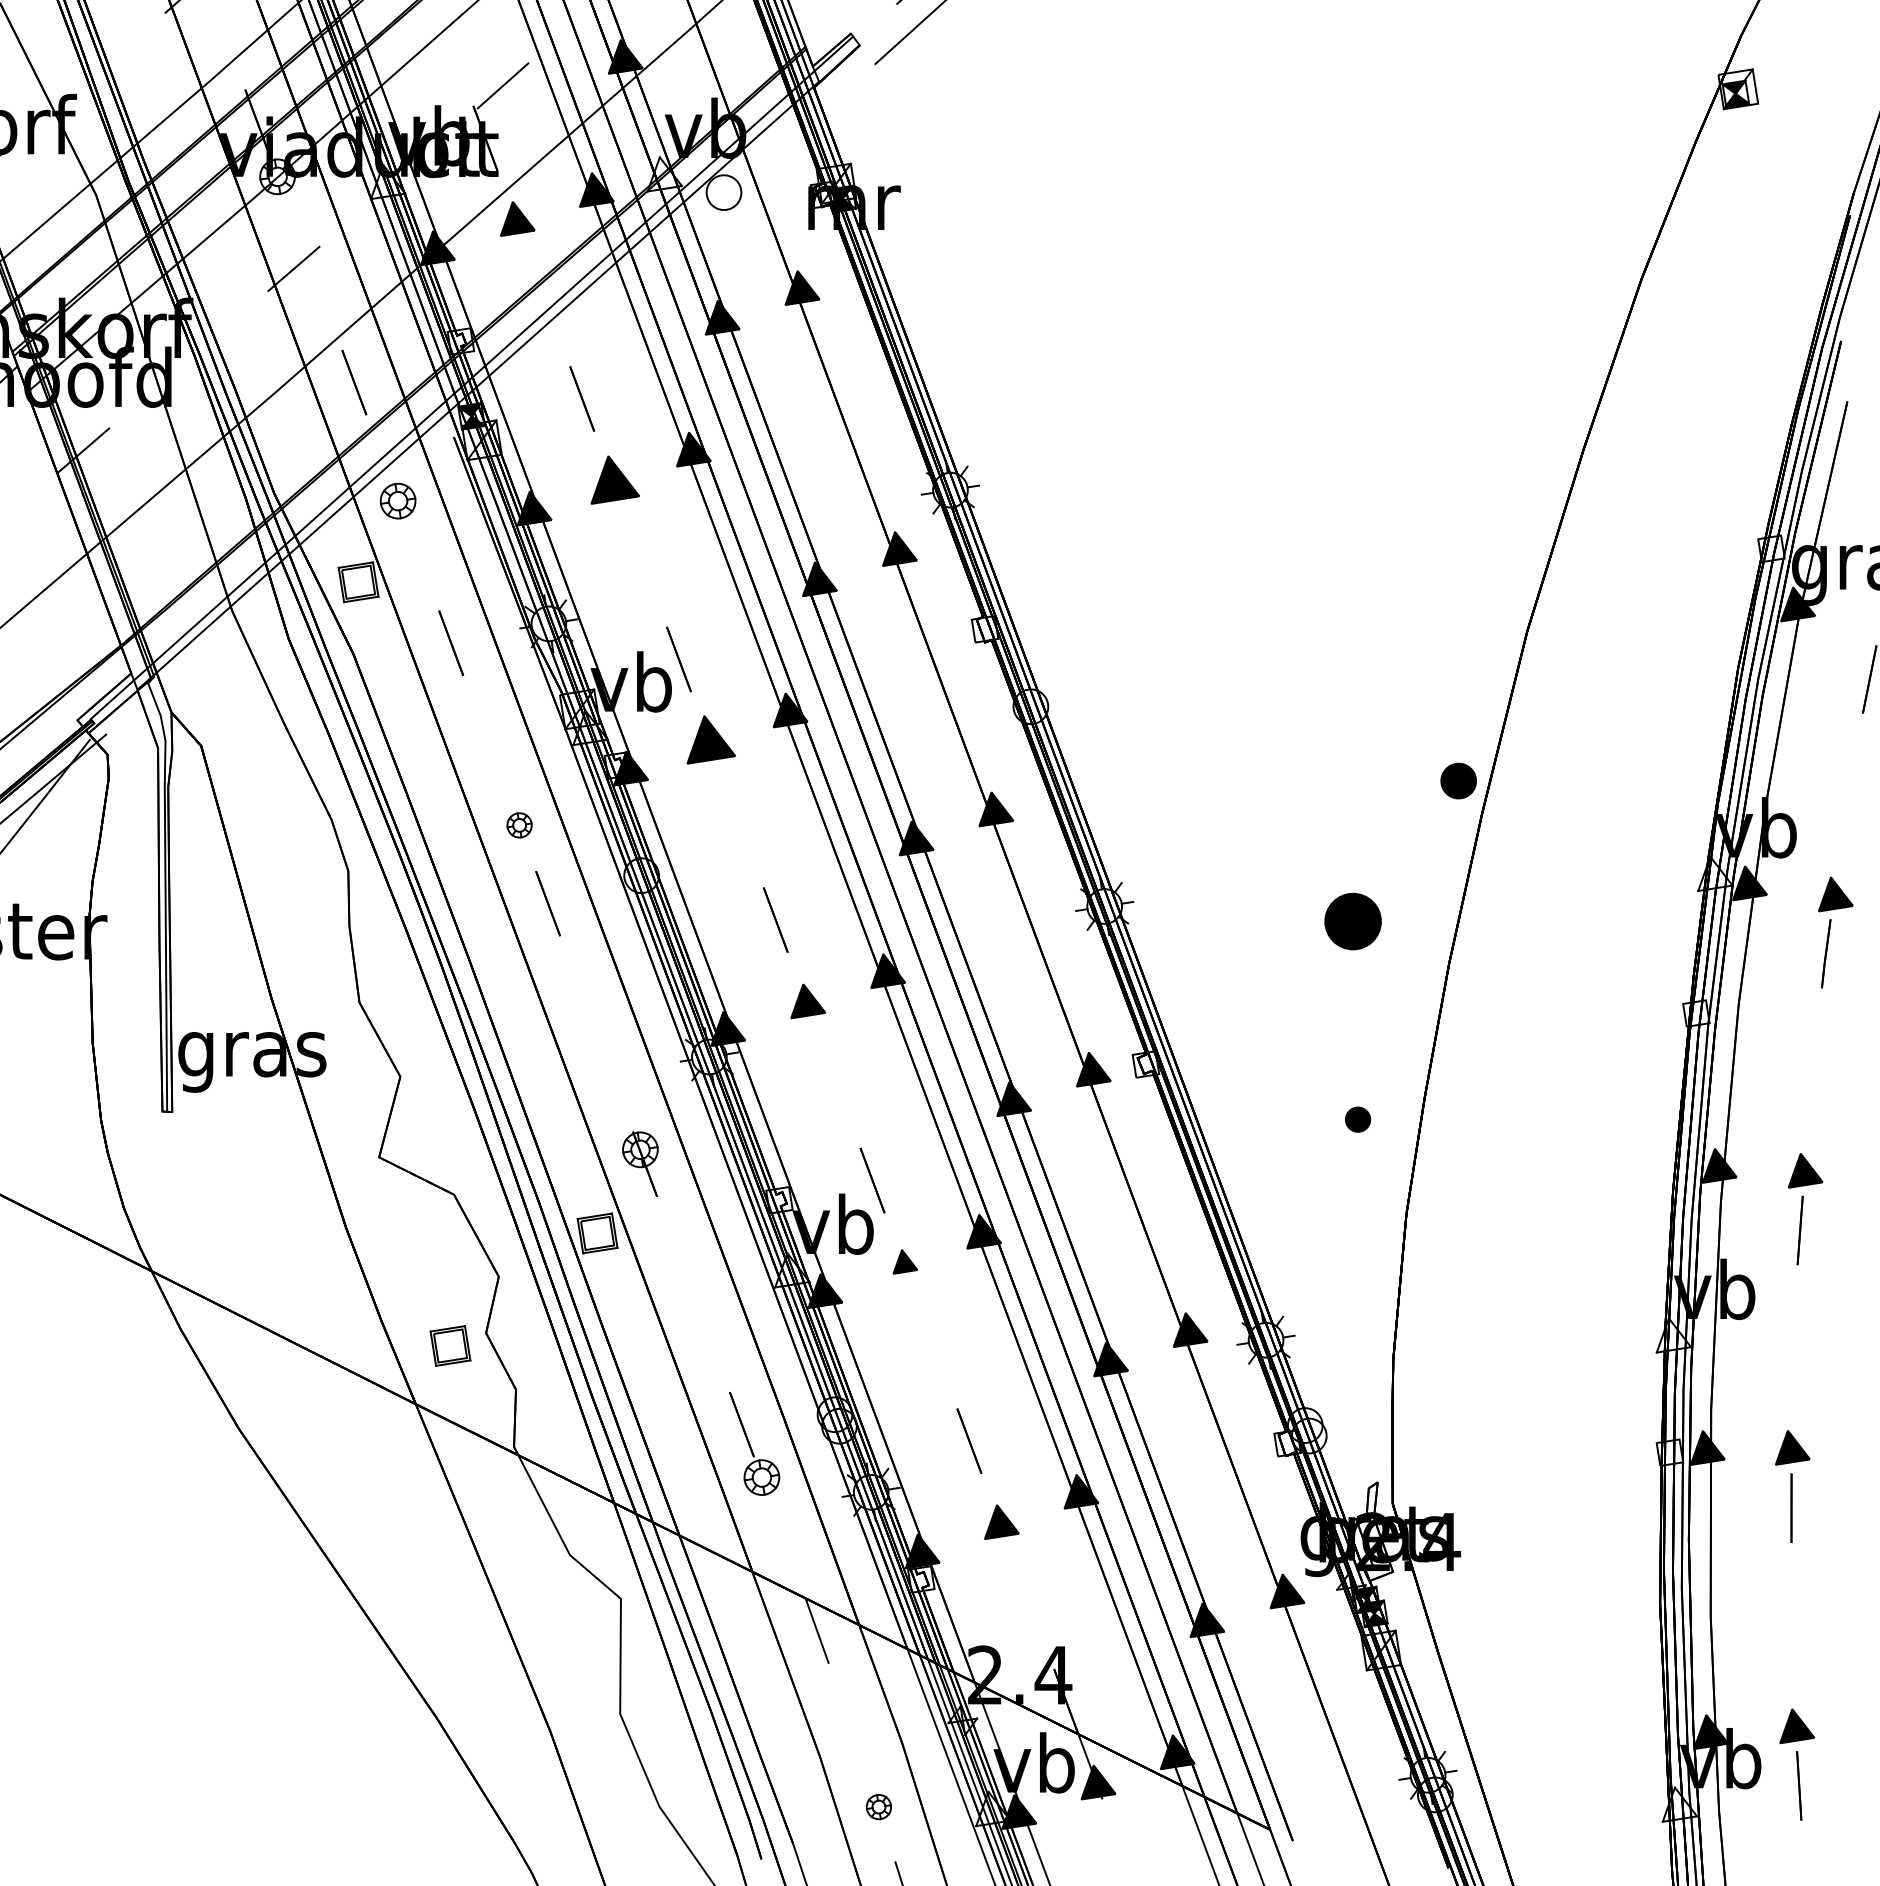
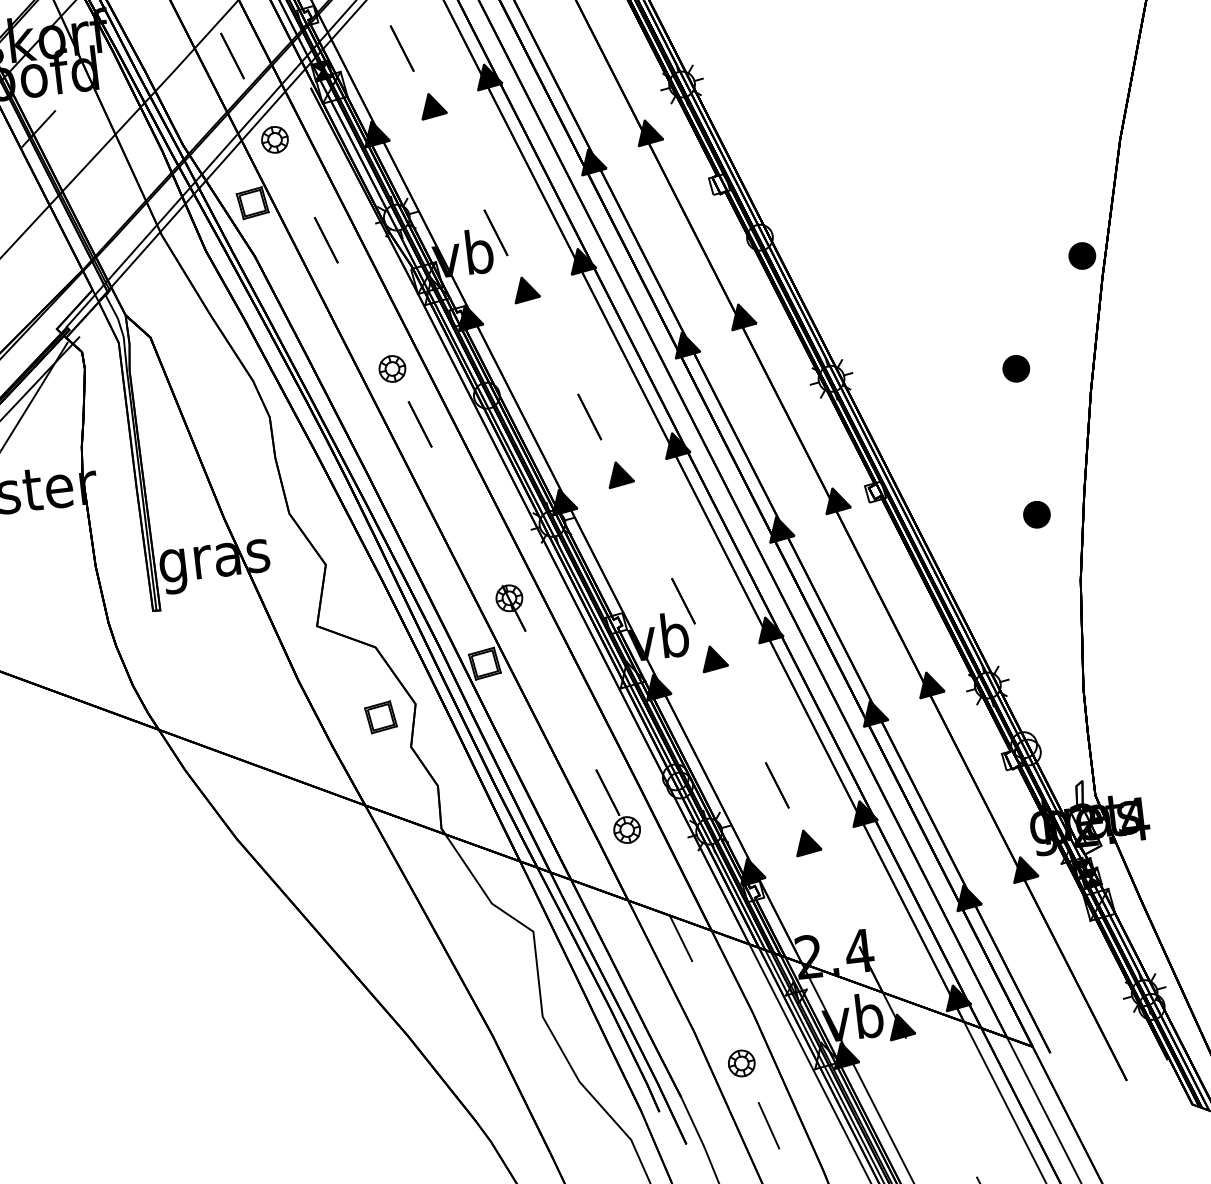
part: (614, 480) -> (433, 106), size x0.71
part: (710, 739) -> (526, 289), size x0.71
part: (519, 825) -> (392, 369), size x1.43
part: (1352, 921) -> (1015, 368), size x0.62
part: (1357, 1119) -> (1036, 514), size x1.43
part: (905, 1261) -> (714, 658), size x1.43
part: (450, 1345) -> (380, 716), moved
part: (878, 1806) -> (741, 1063), size x1.43

